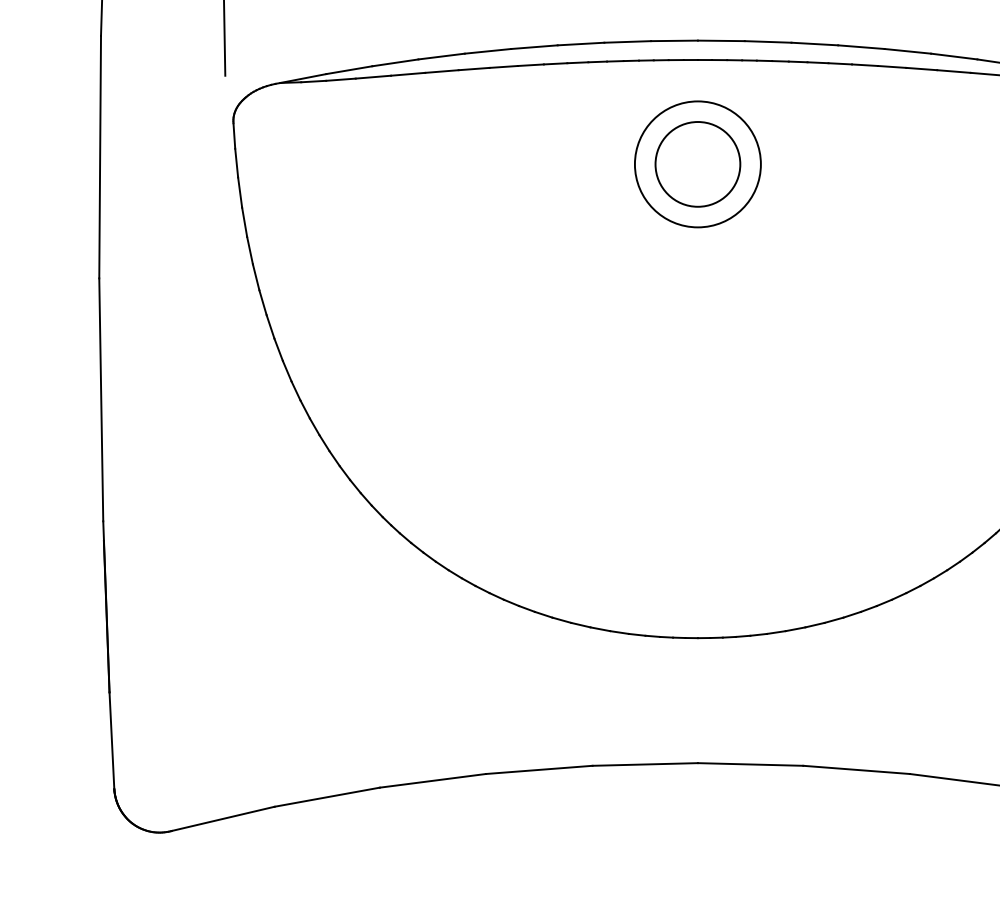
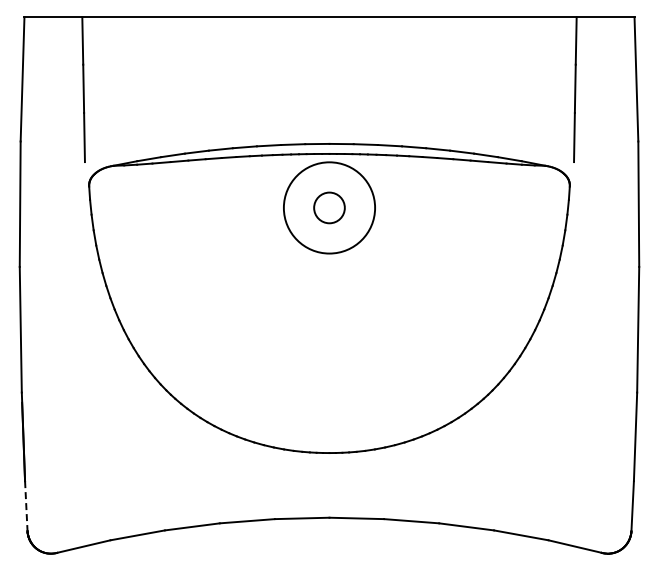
circle: (697, 163) -> (329, 207), size x0.7
circle: (697, 163) -> (329, 207), size x1.4
line: (112, 741) -> (26, 506), solid -> dashed

